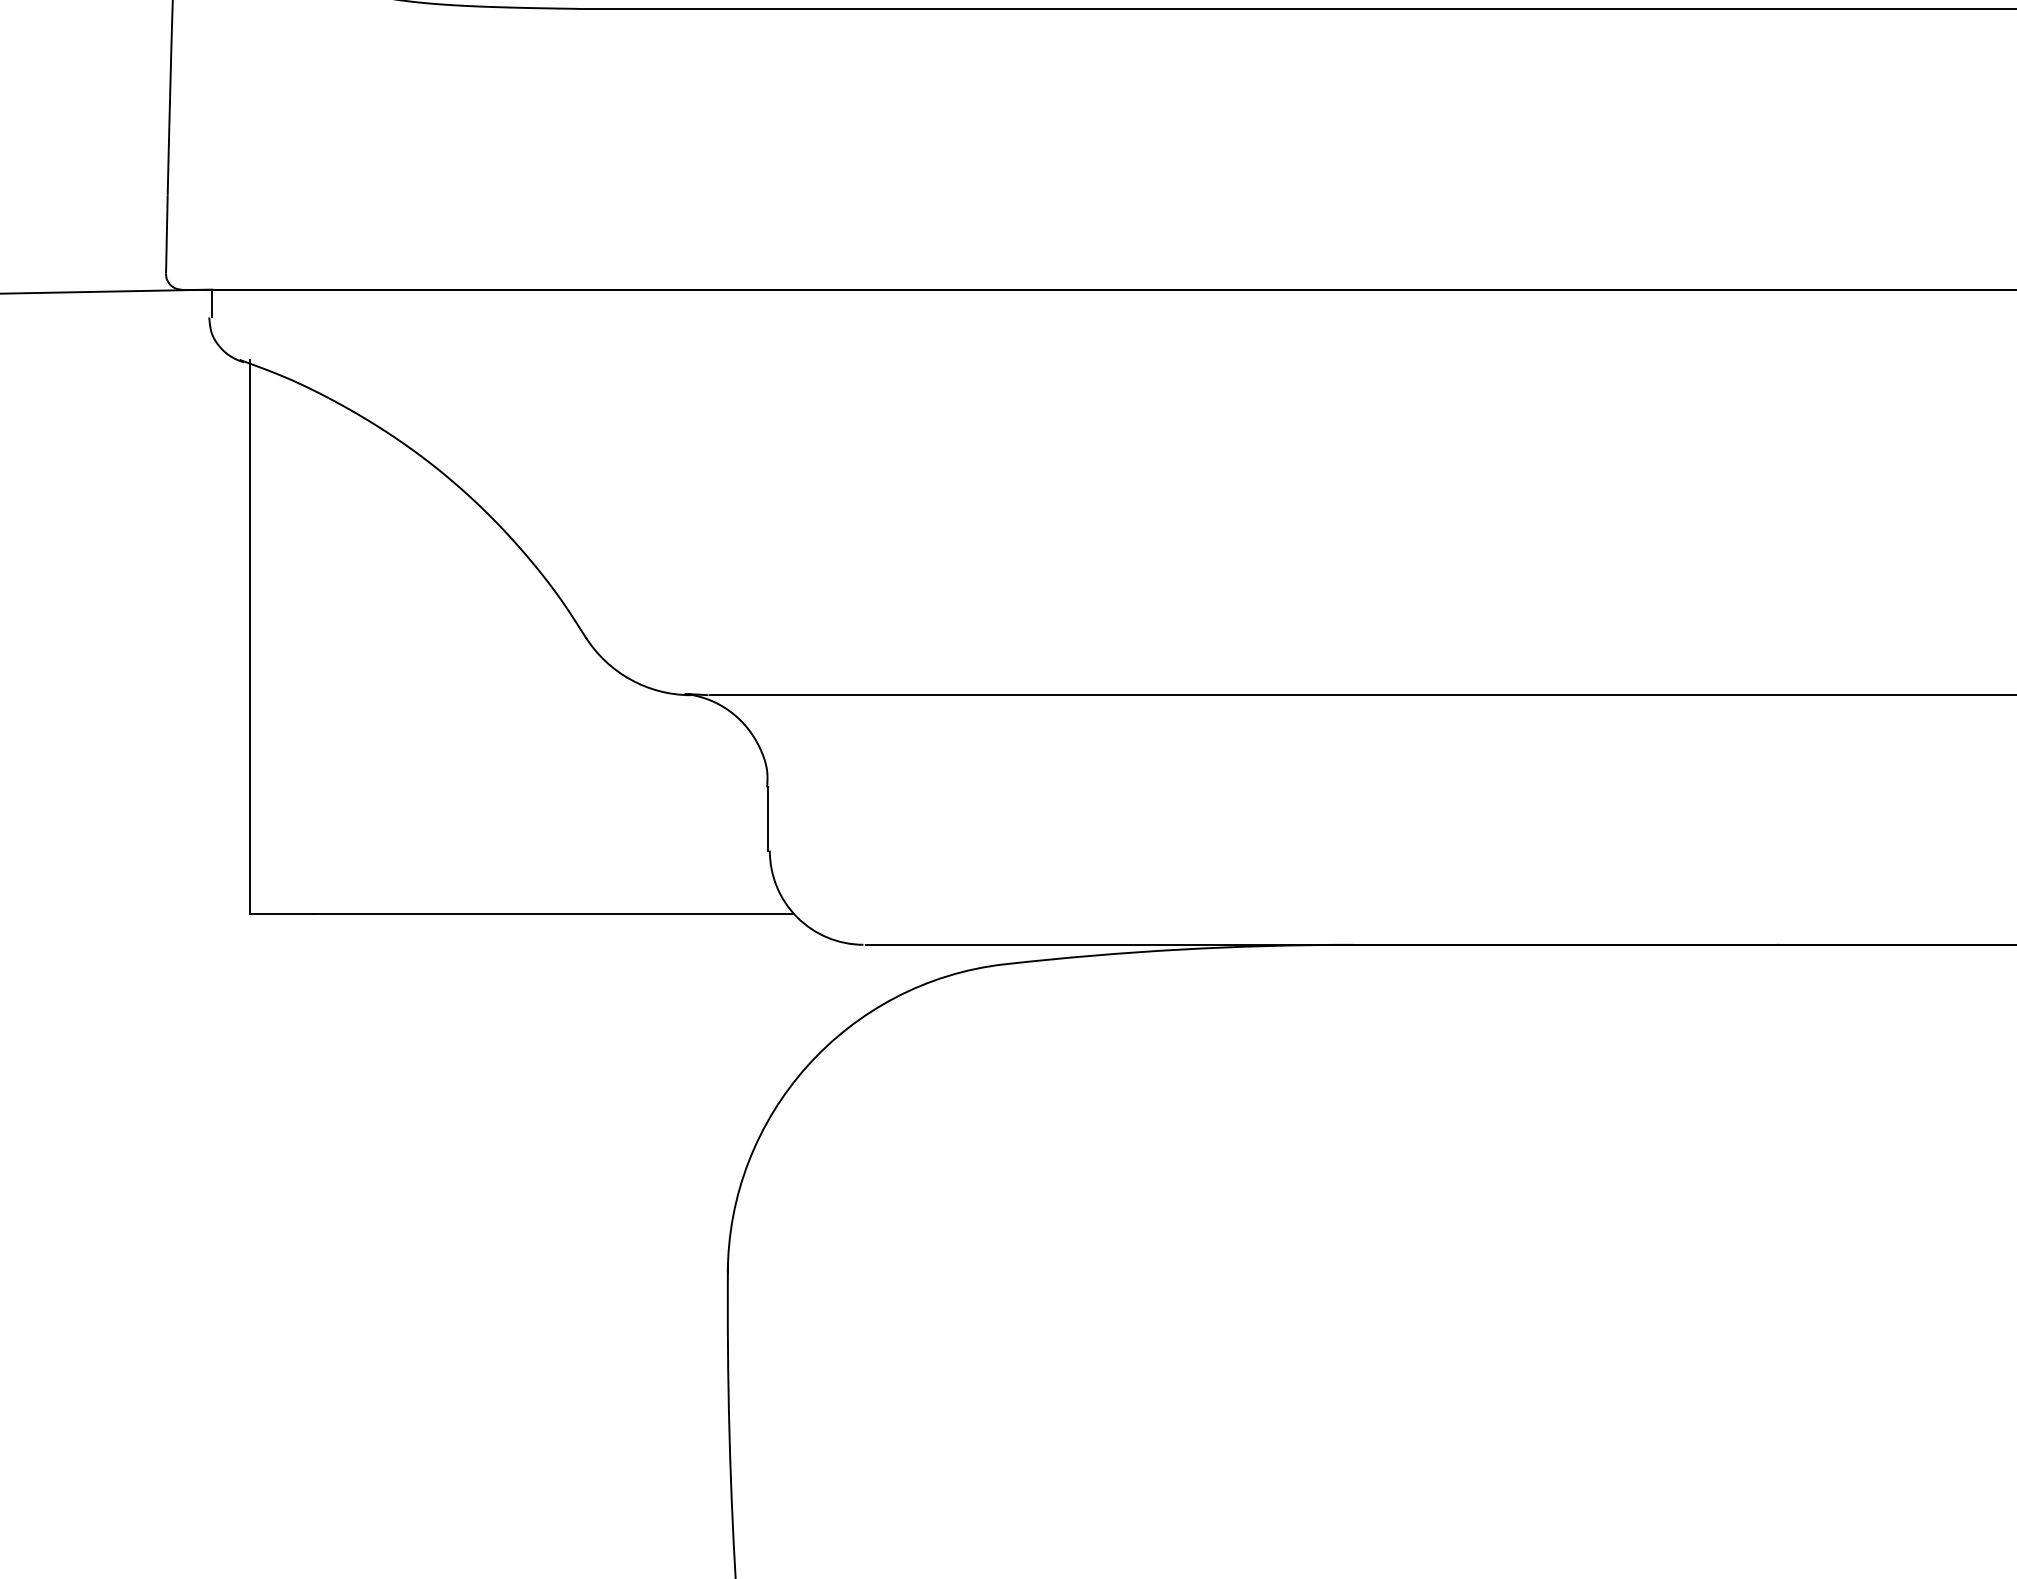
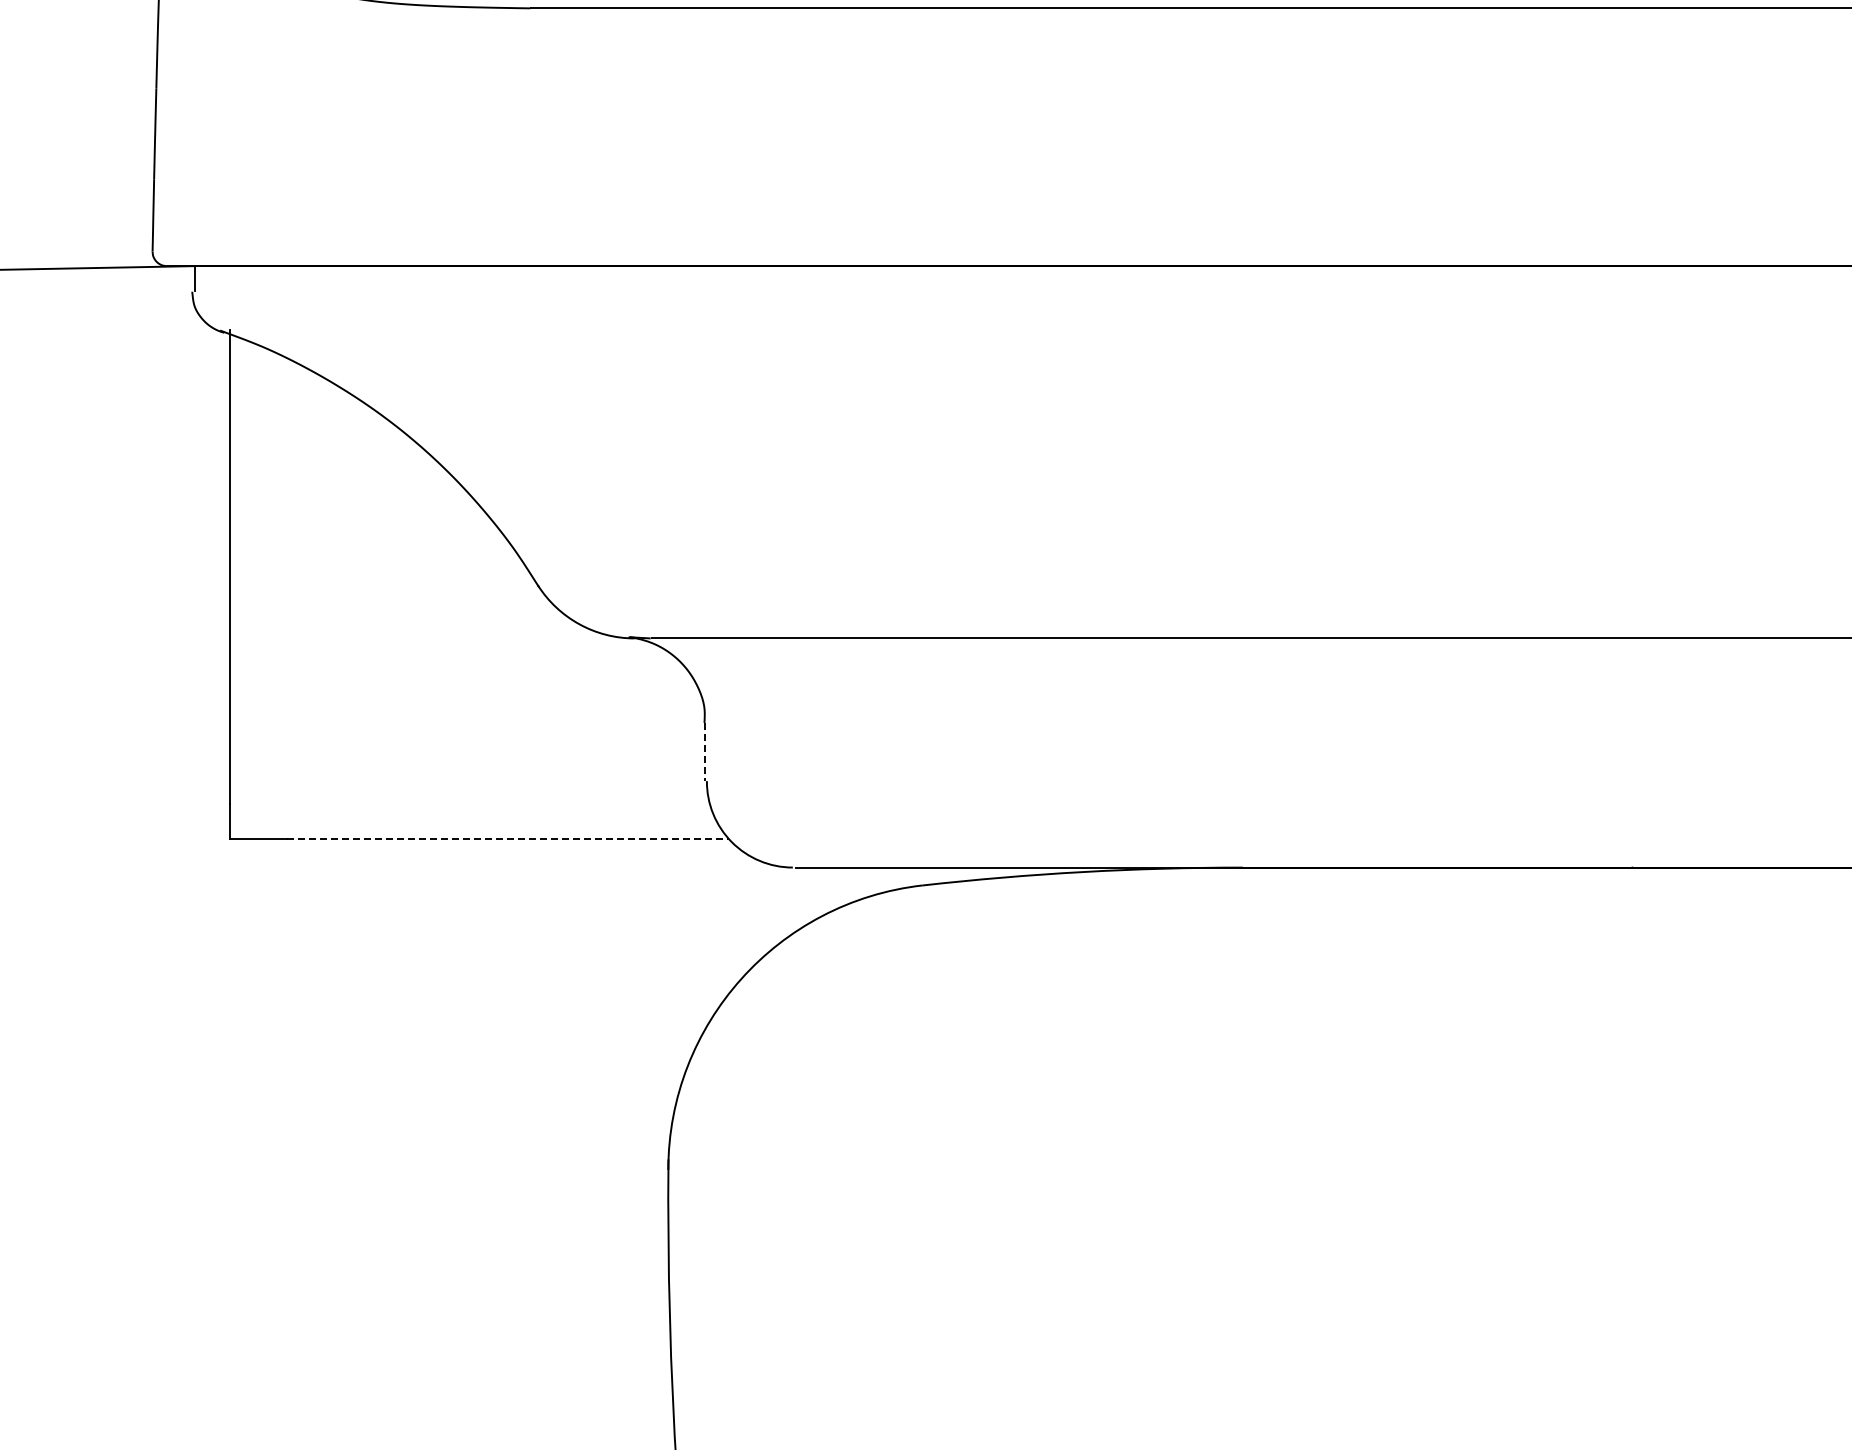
line: (768, 819) -> (705, 752), solid -> dashed
line: (552, 913) -> (507, 838), solid -> dashed

